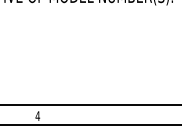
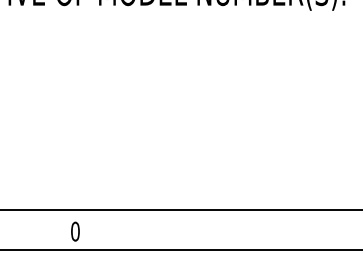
text: (37, 116) -> (74, 232), 4 -> 0

